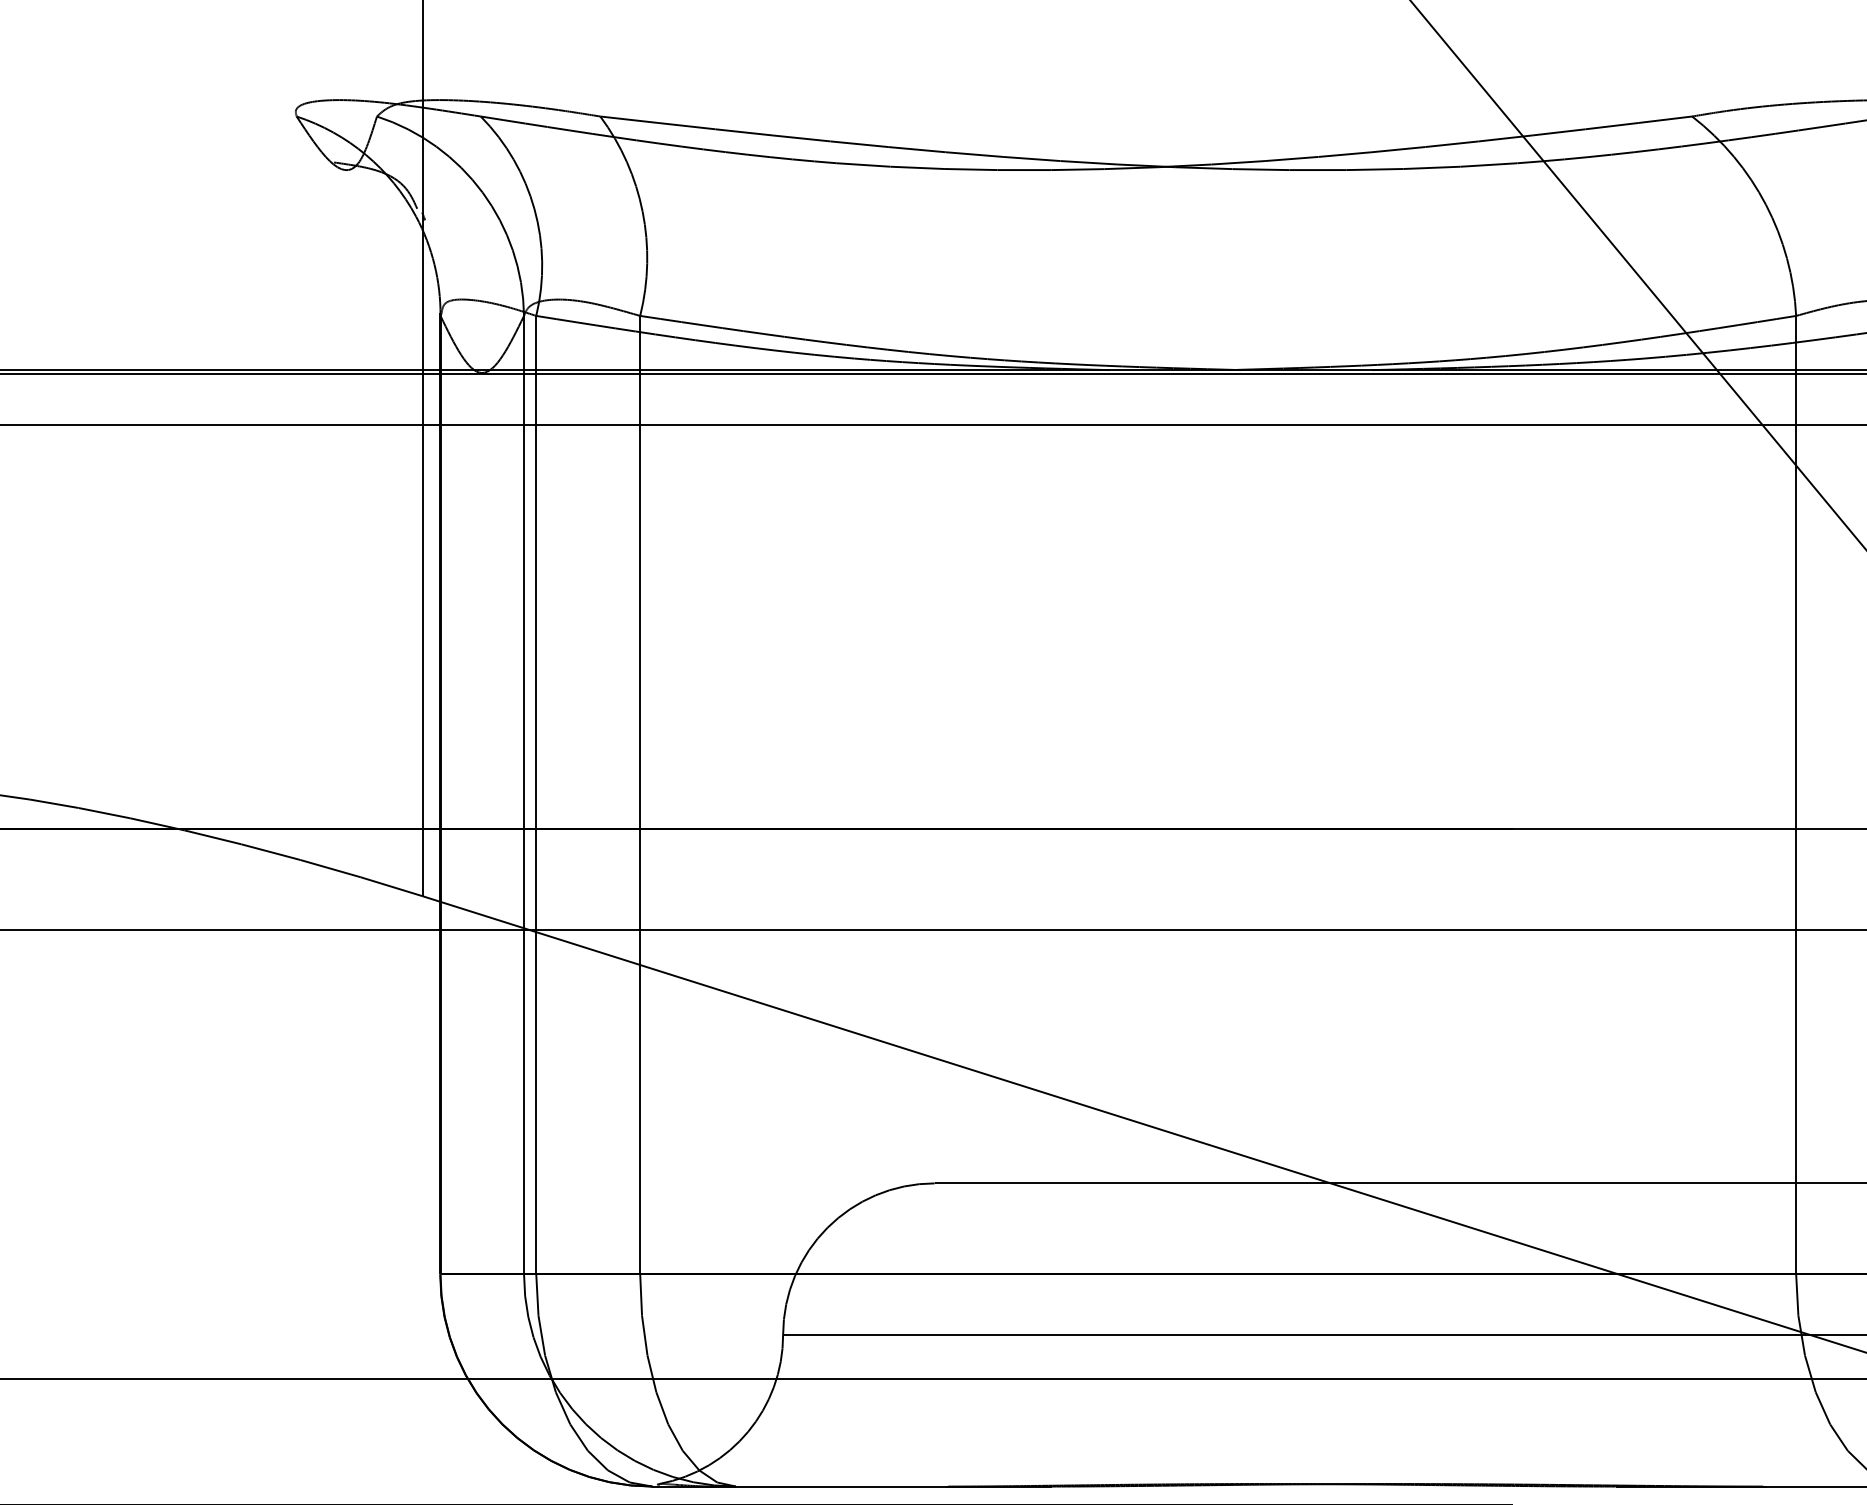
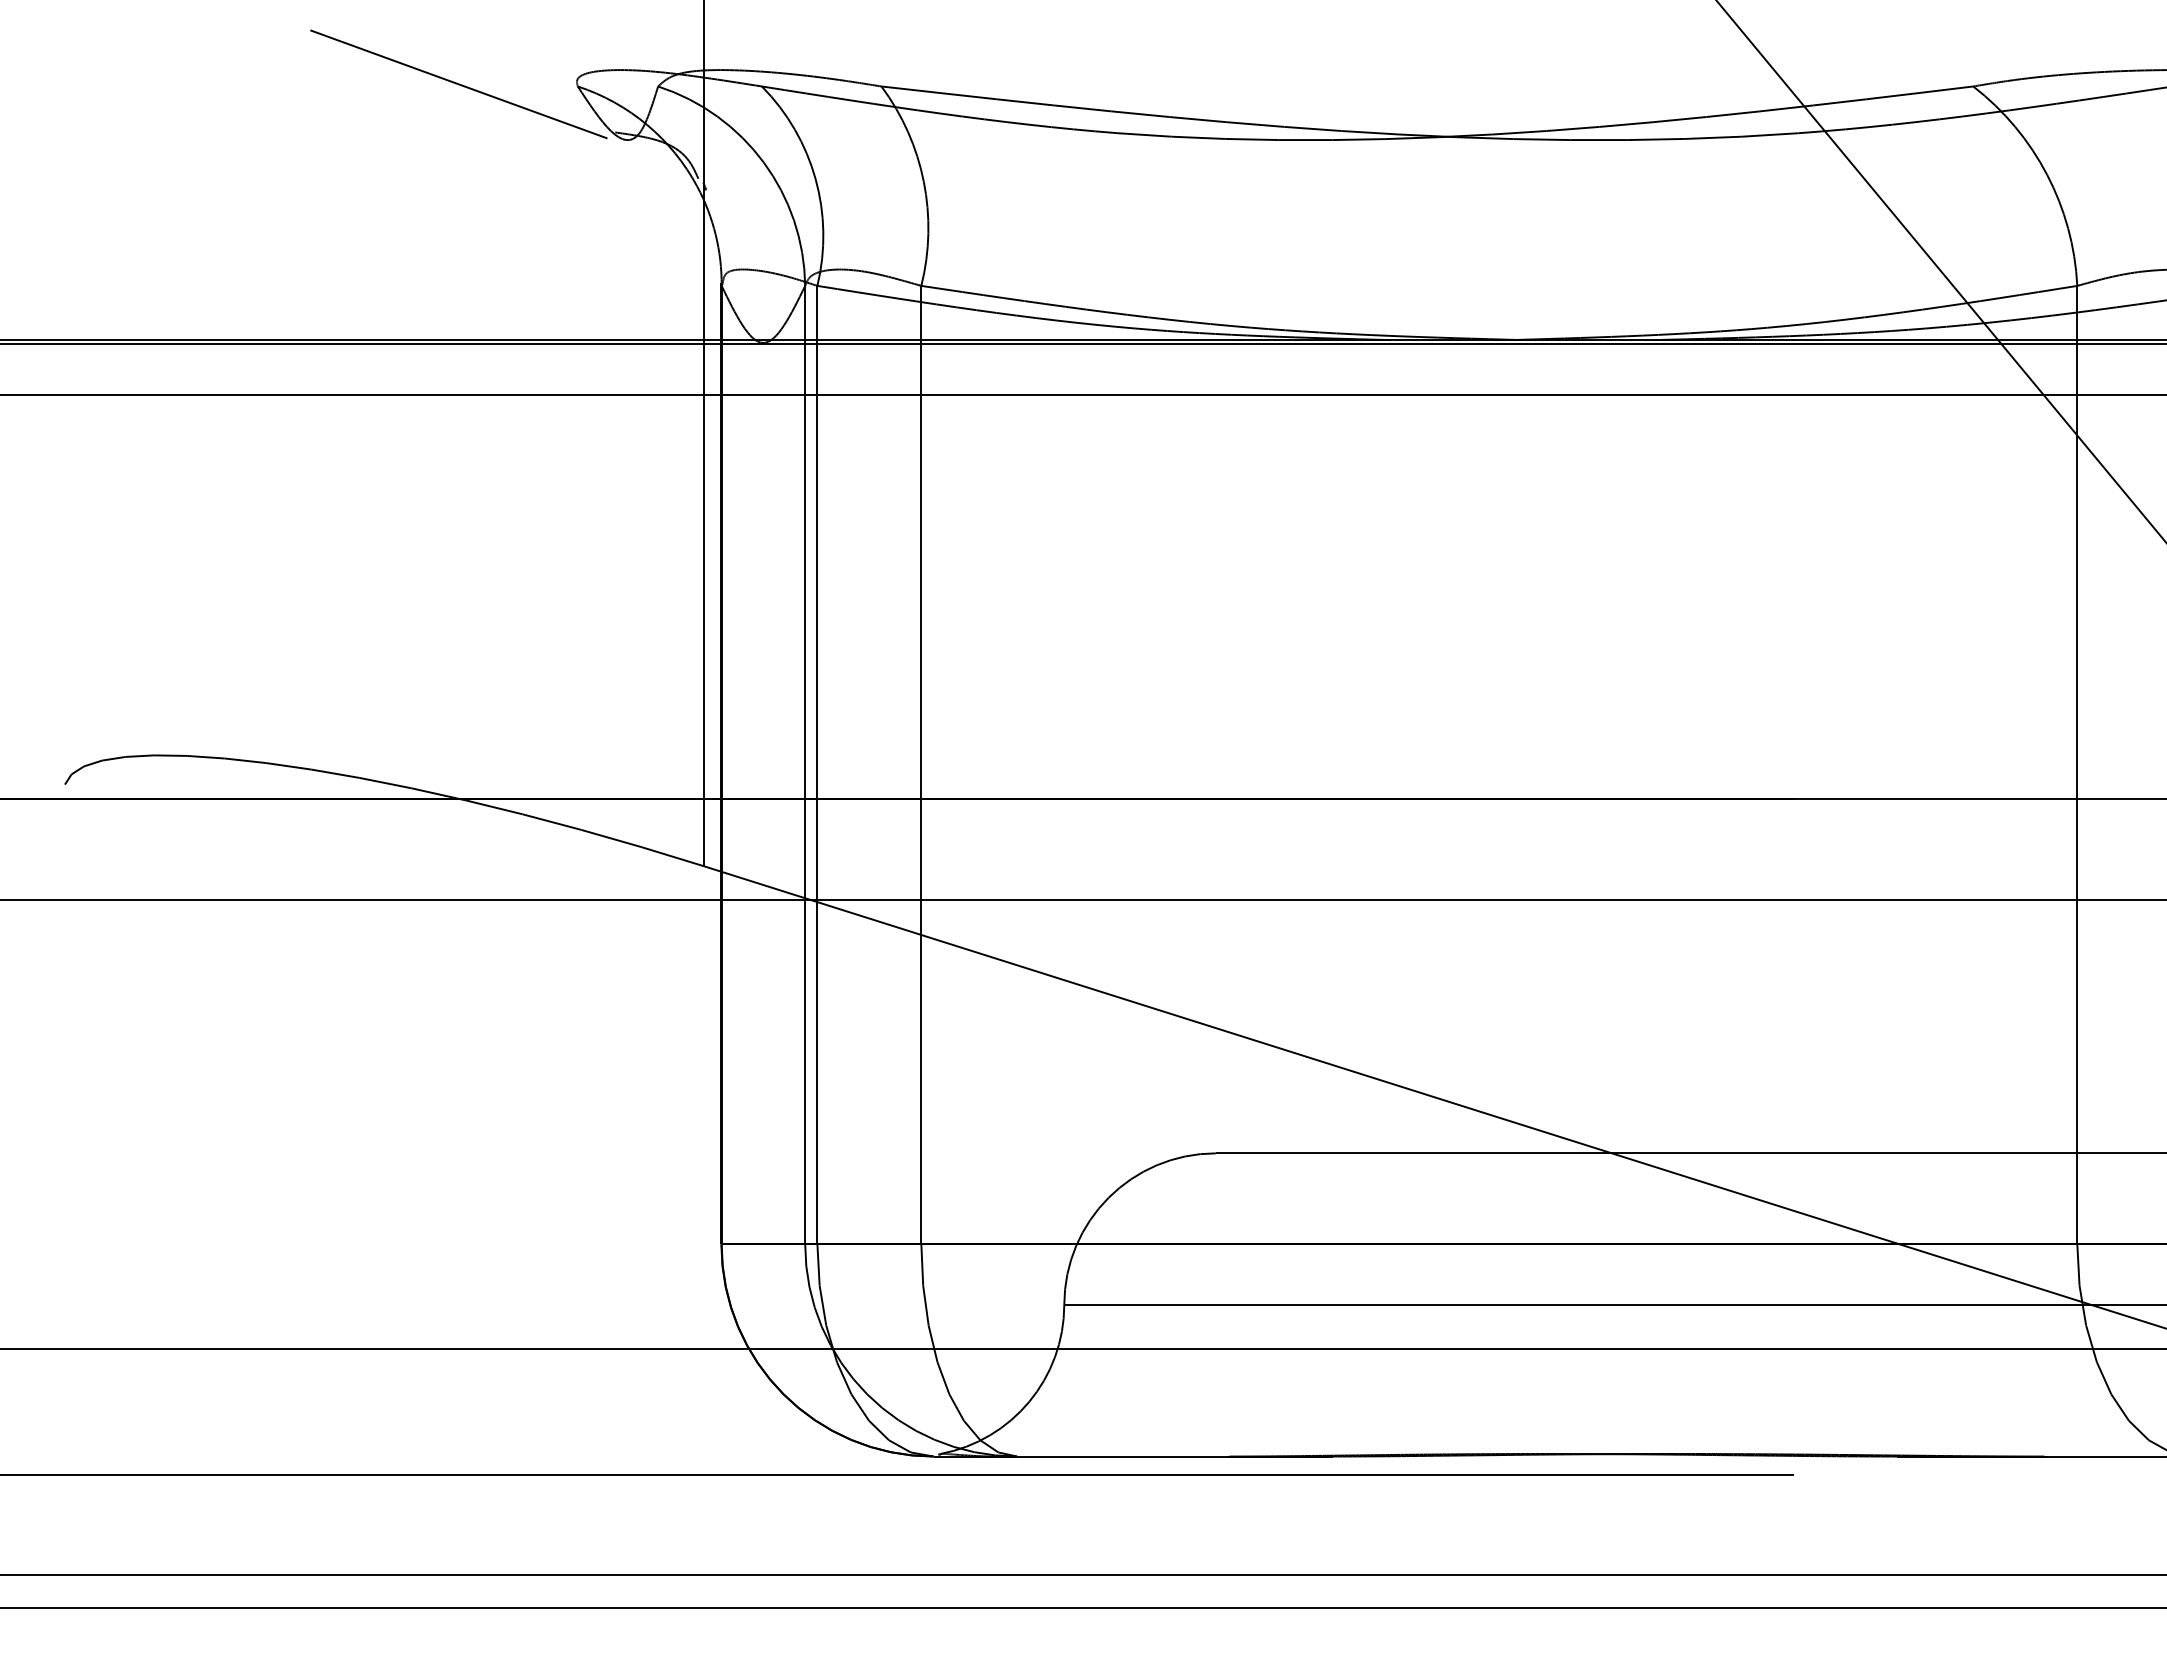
line: (177, 114) -> (458, 84), added

